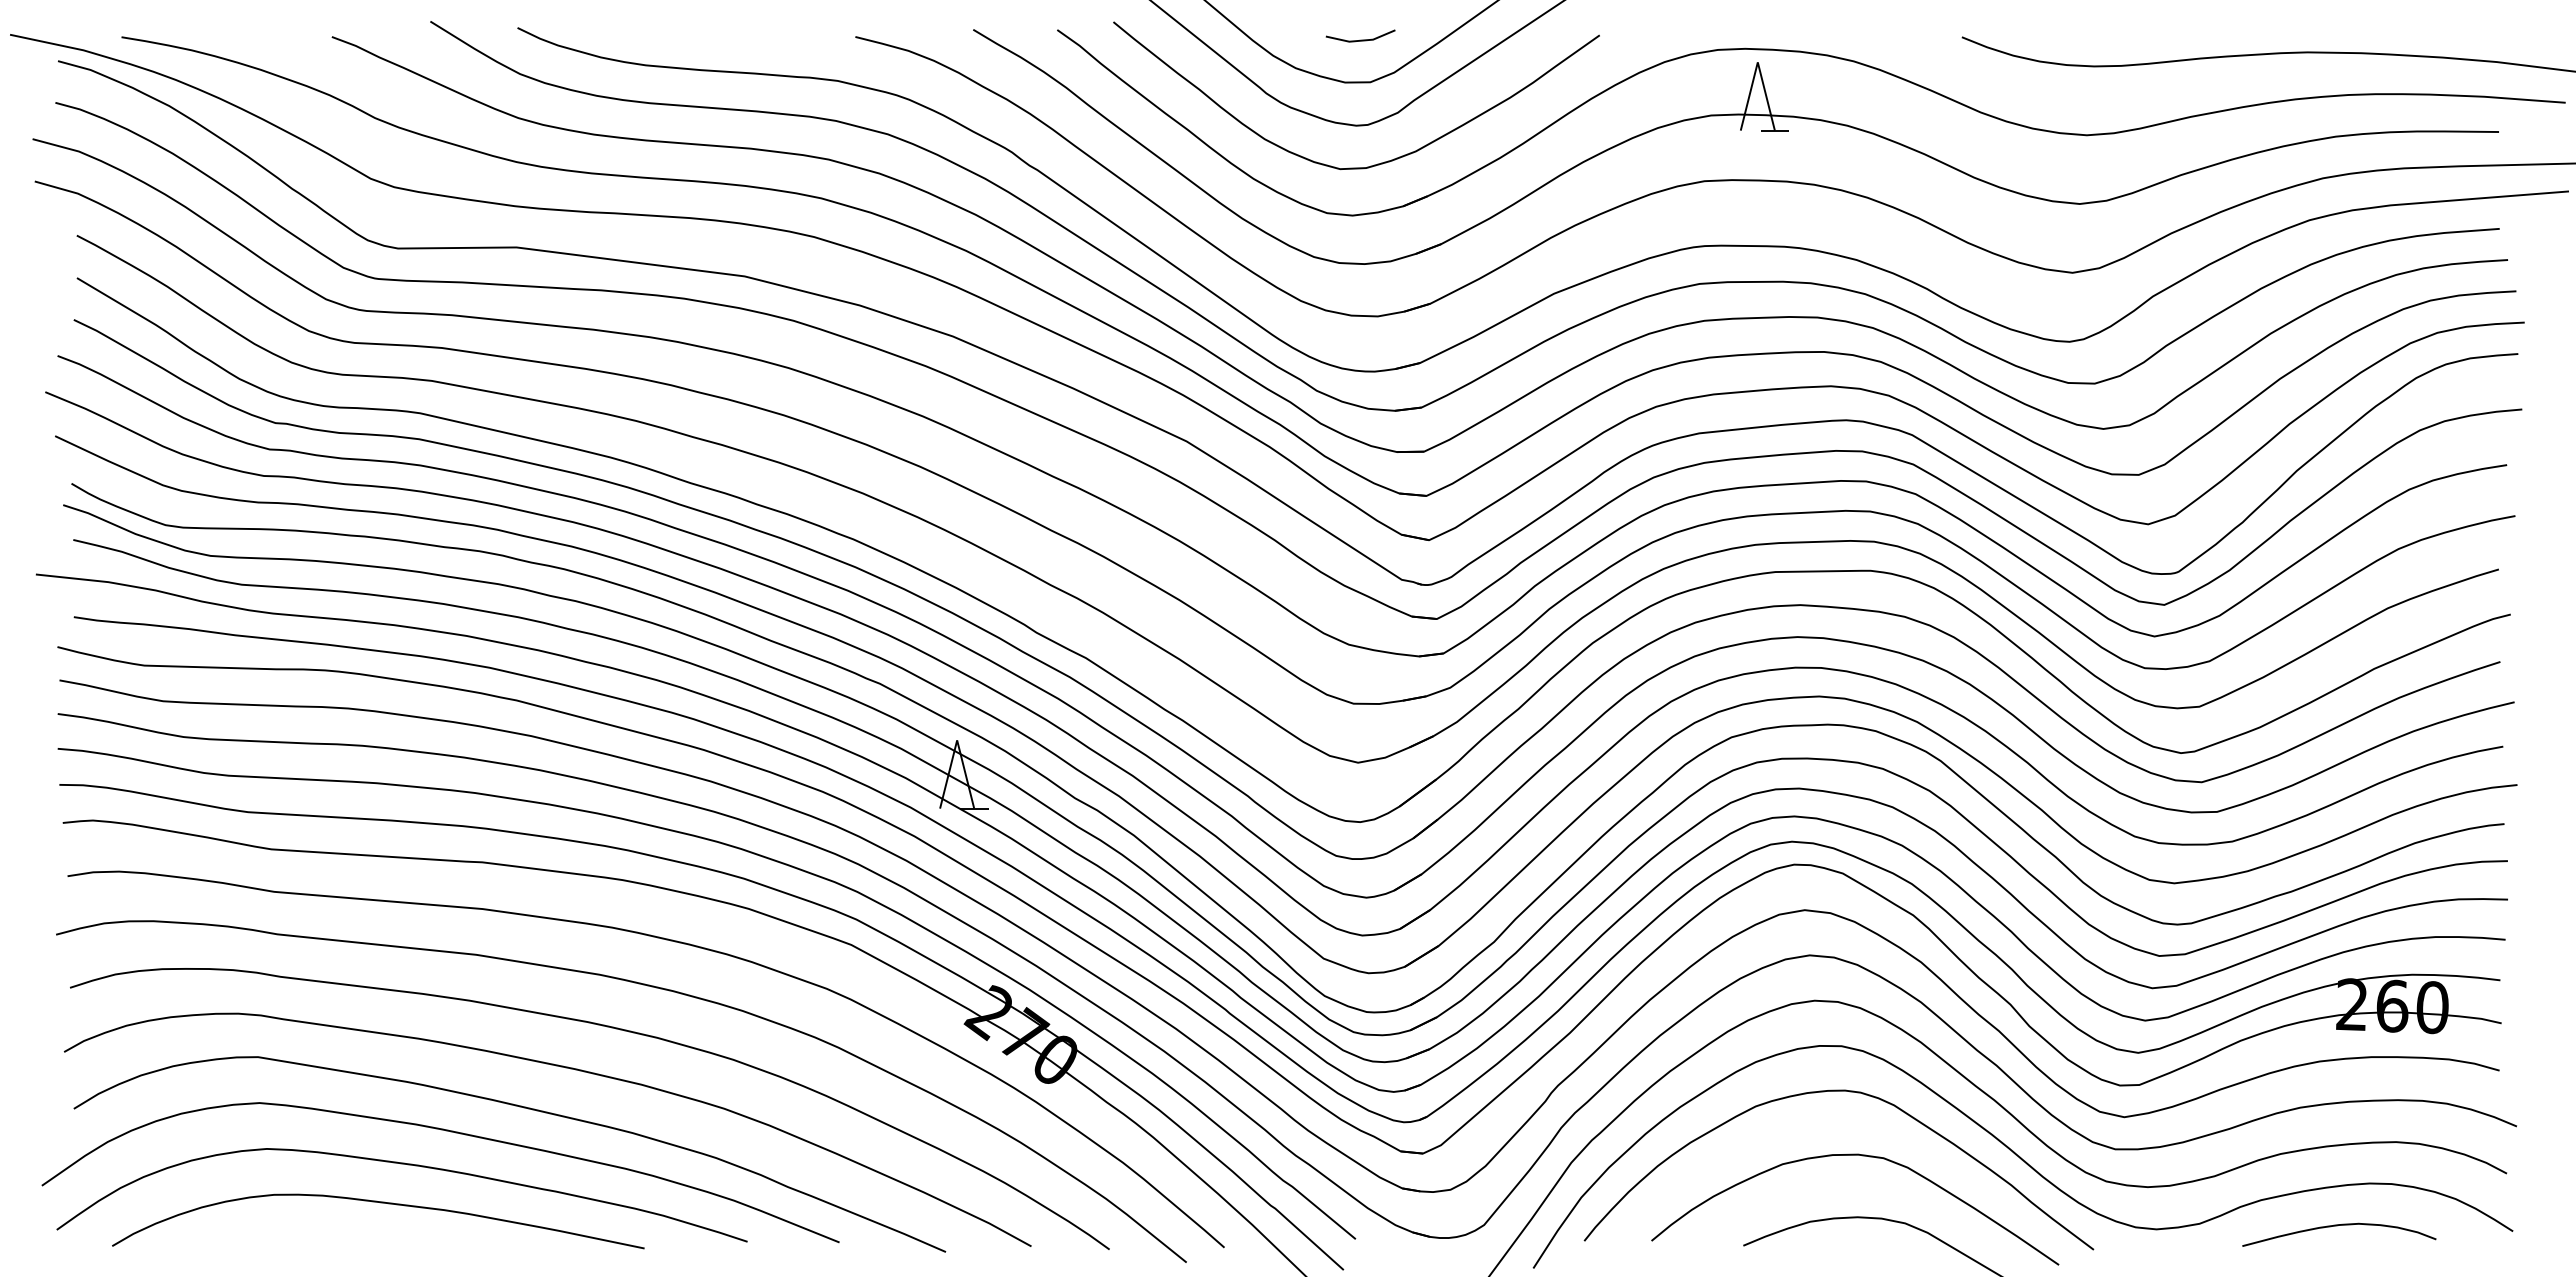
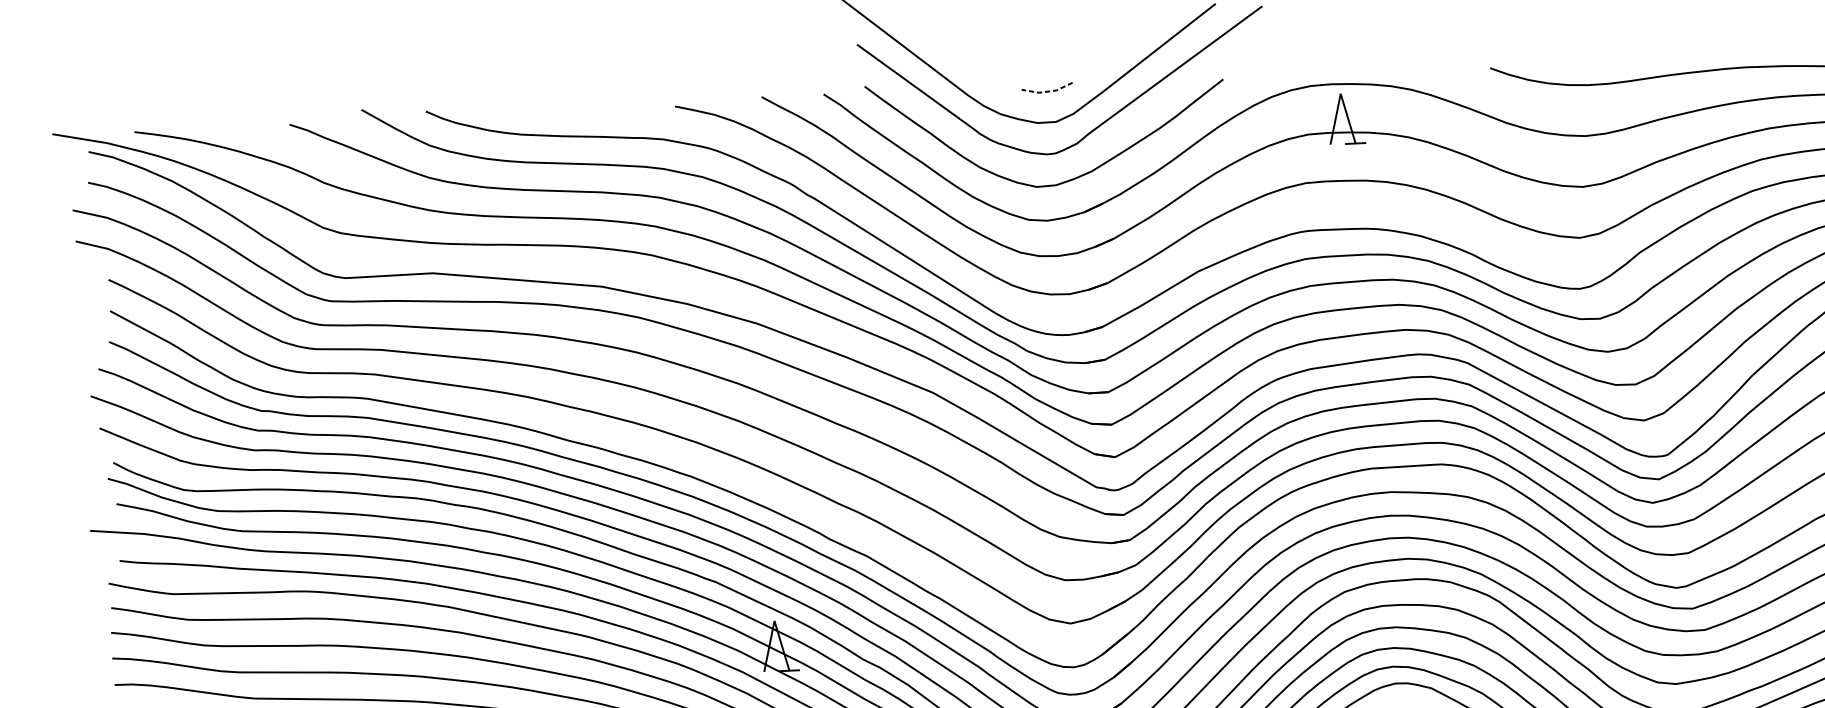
line: (1361, 40) -> (1048, 91), solid -> dashed

